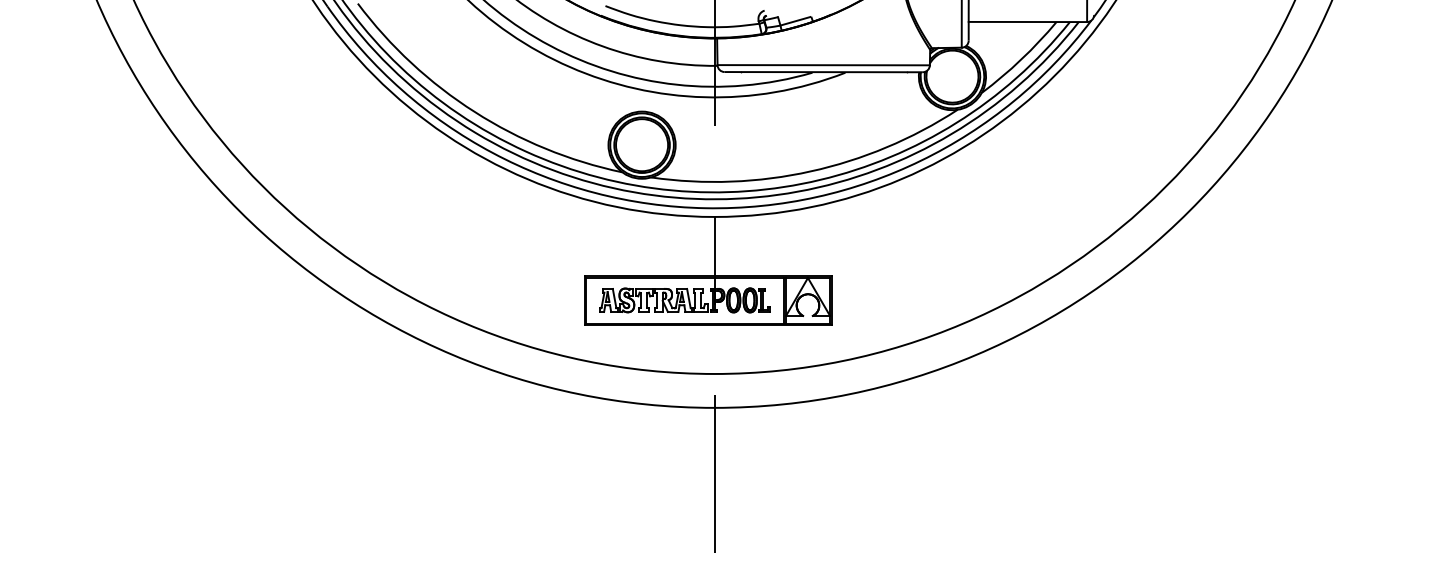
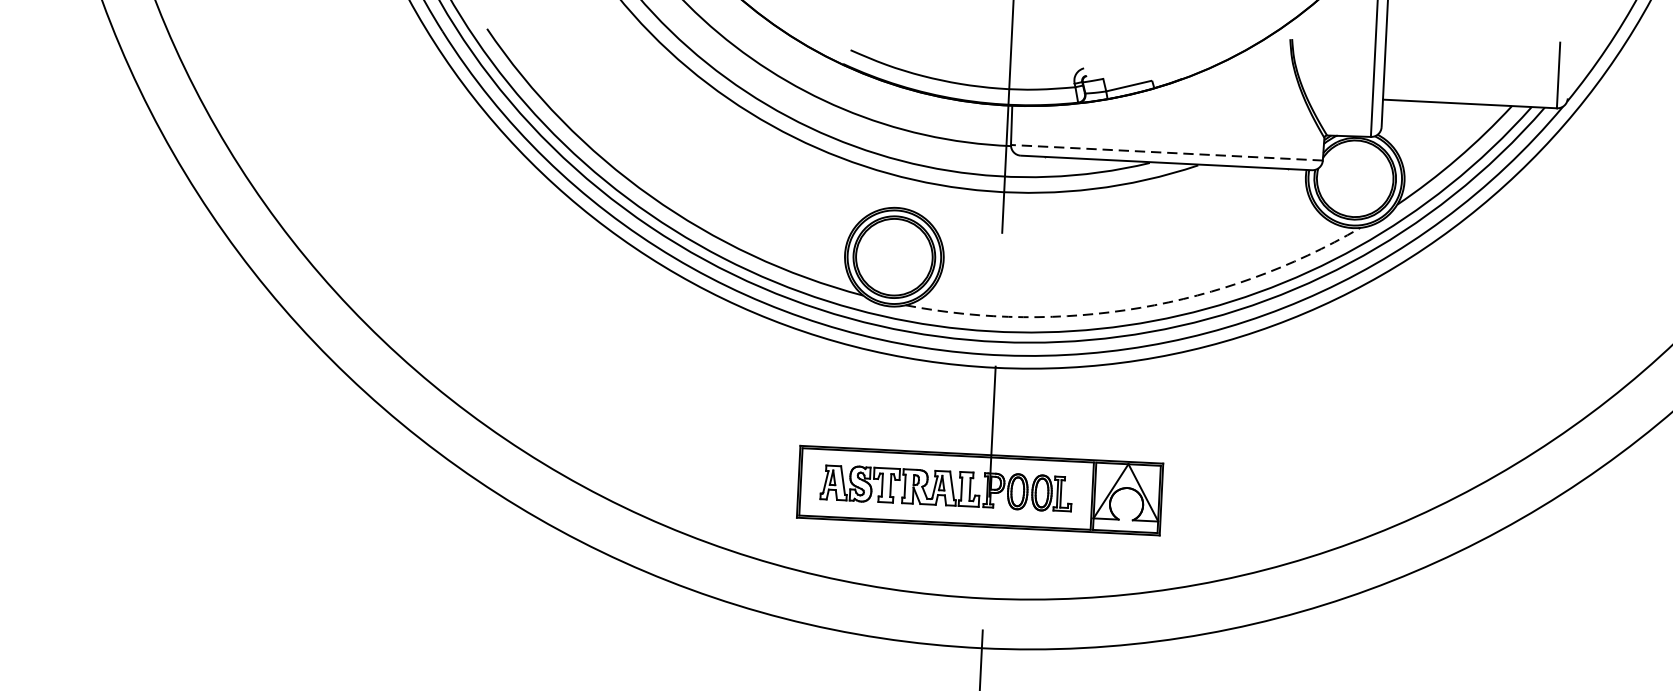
line: (823, 65) -> (1166, 153), solid -> dashed
arc: (810, 171) -> (1139, 307), solid -> dashed

